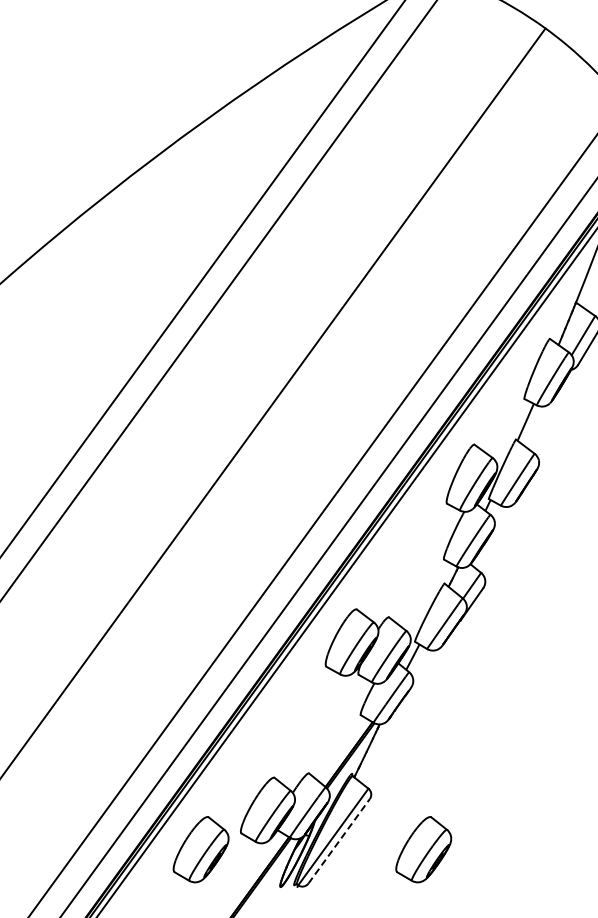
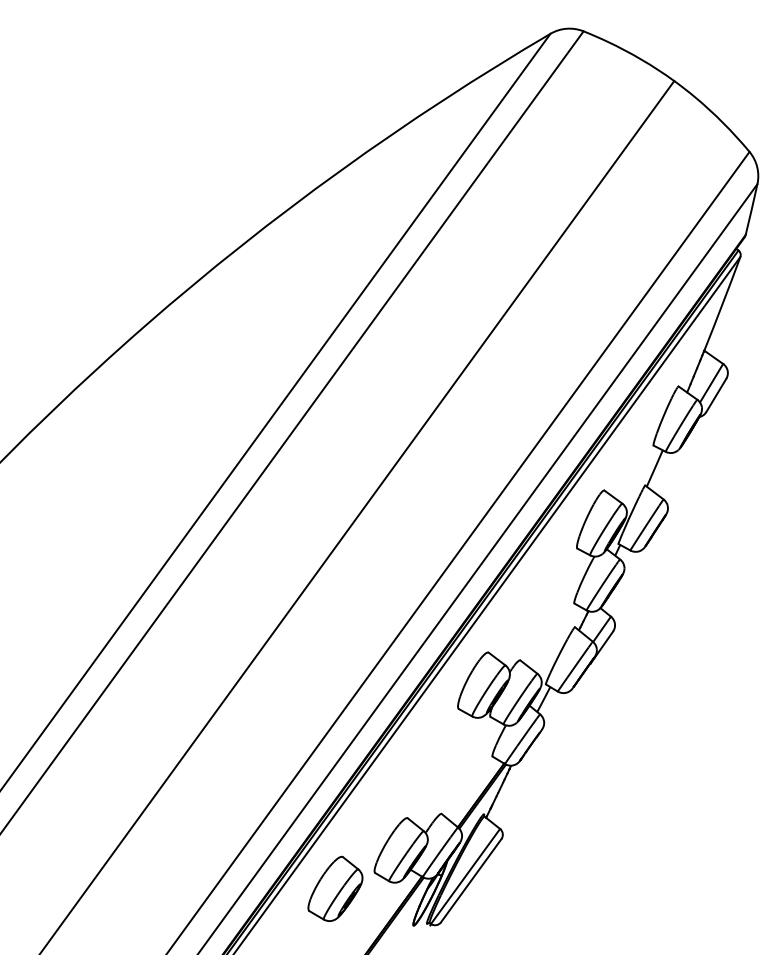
line: (339, 841) -> (471, 880), dashed -> solid
part: (423, 849) -> (554, 888), removed

